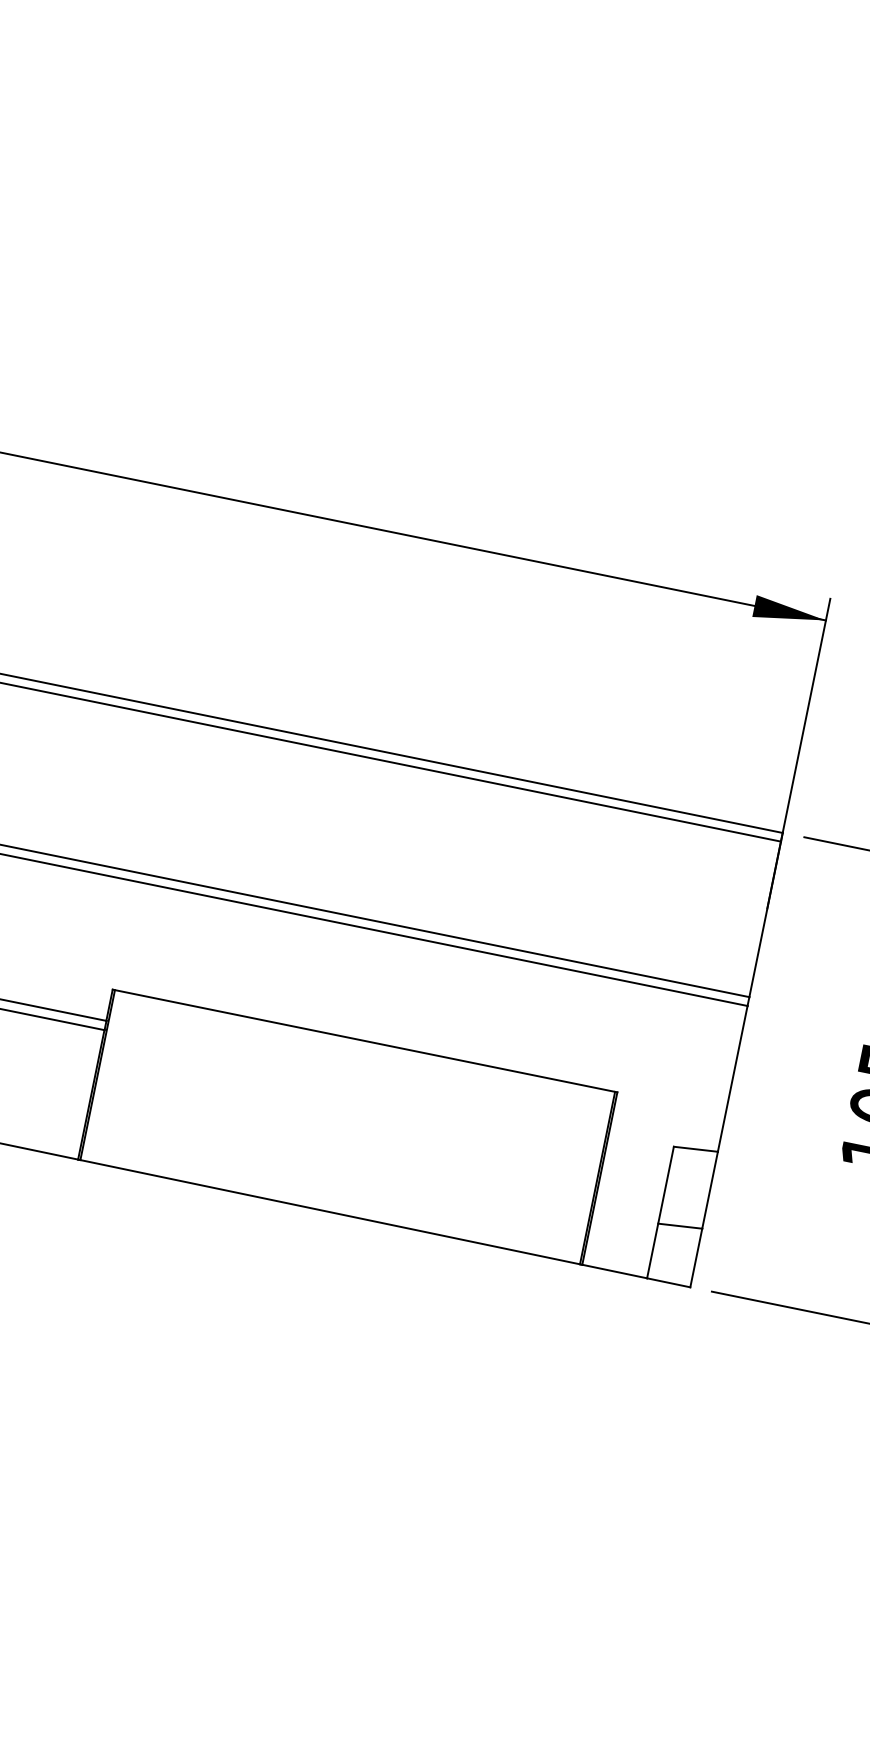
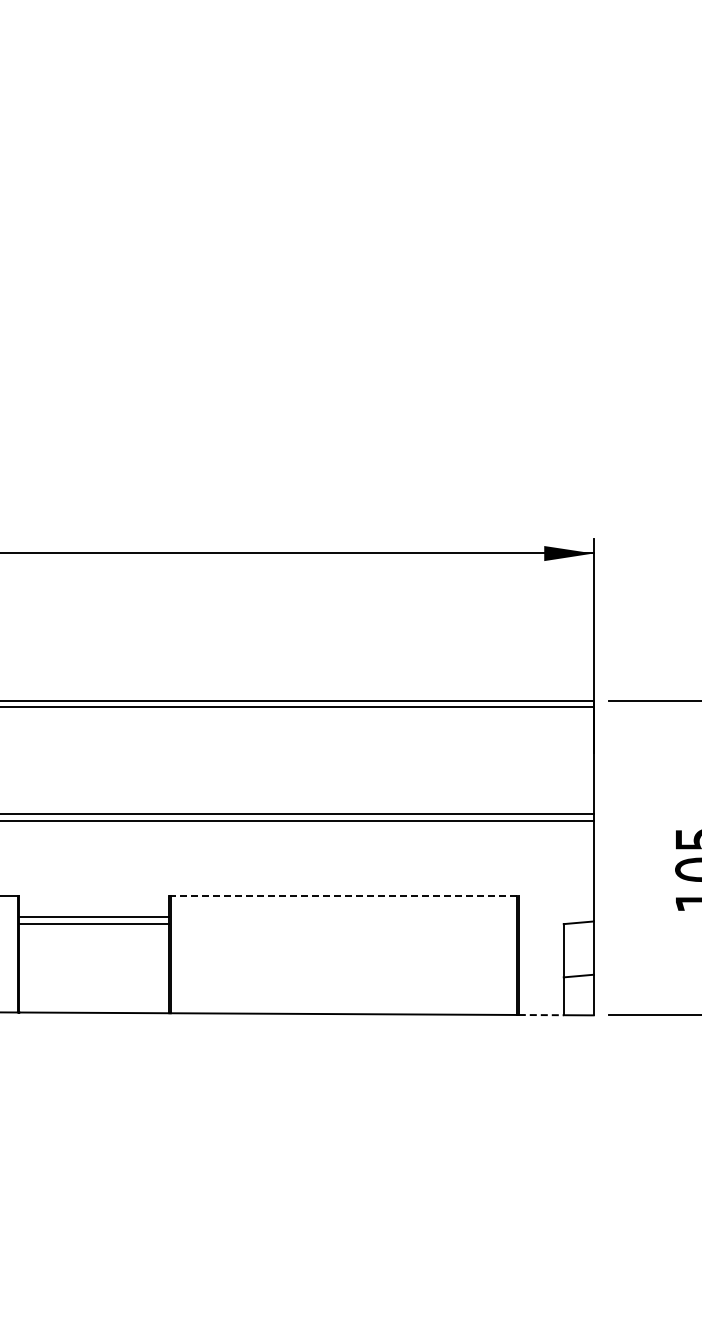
line: (365, 1041) -> (344, 895), solid -> dashed
line: (614, 1272) -> (541, 1015), solid -> dashed

